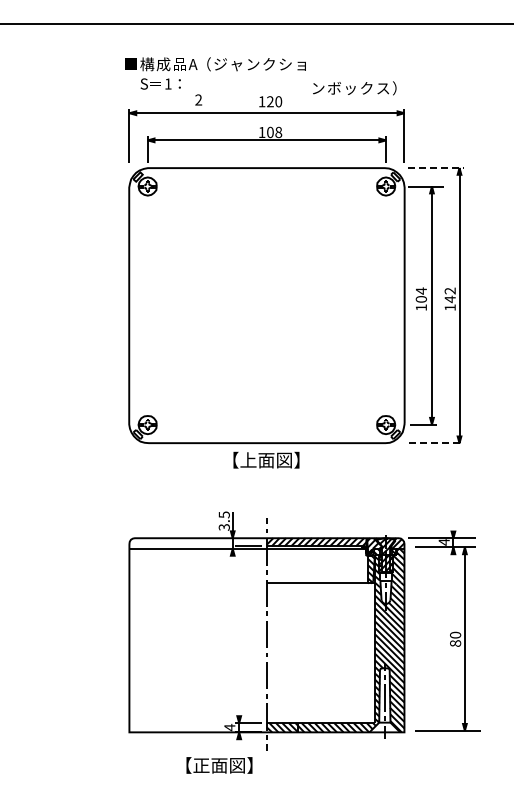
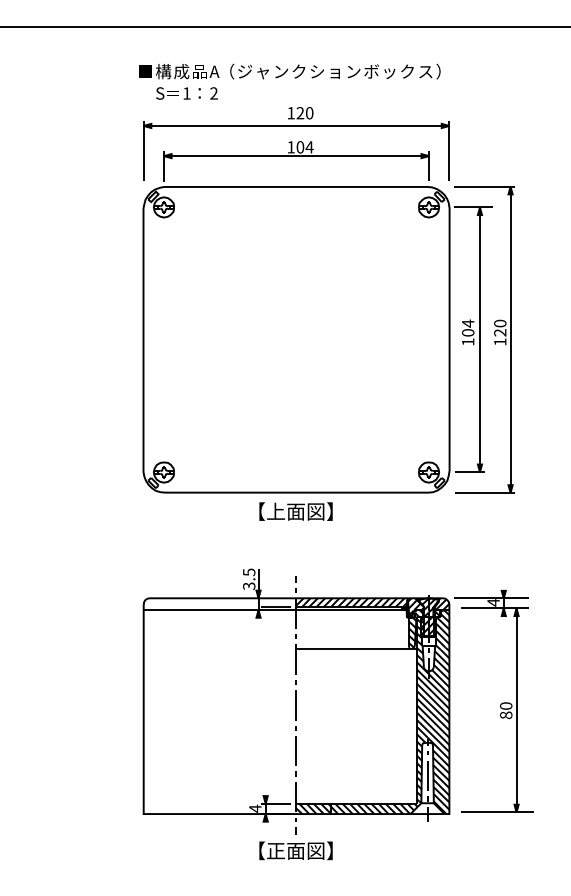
text: (354, 88) -> (393, 71), moved
text: (198, 99) -> (213, 92), moved
text: (278, 132) -> (309, 147), 108 -> 104
line: (436, 167) -> (484, 186), dashed -> solid
text: (449, 295) -> (499, 328), 142 -> 120
line: (437, 443) -> (486, 493), dashed -> solid
text: (219, 765) -> (296, 850), moved

